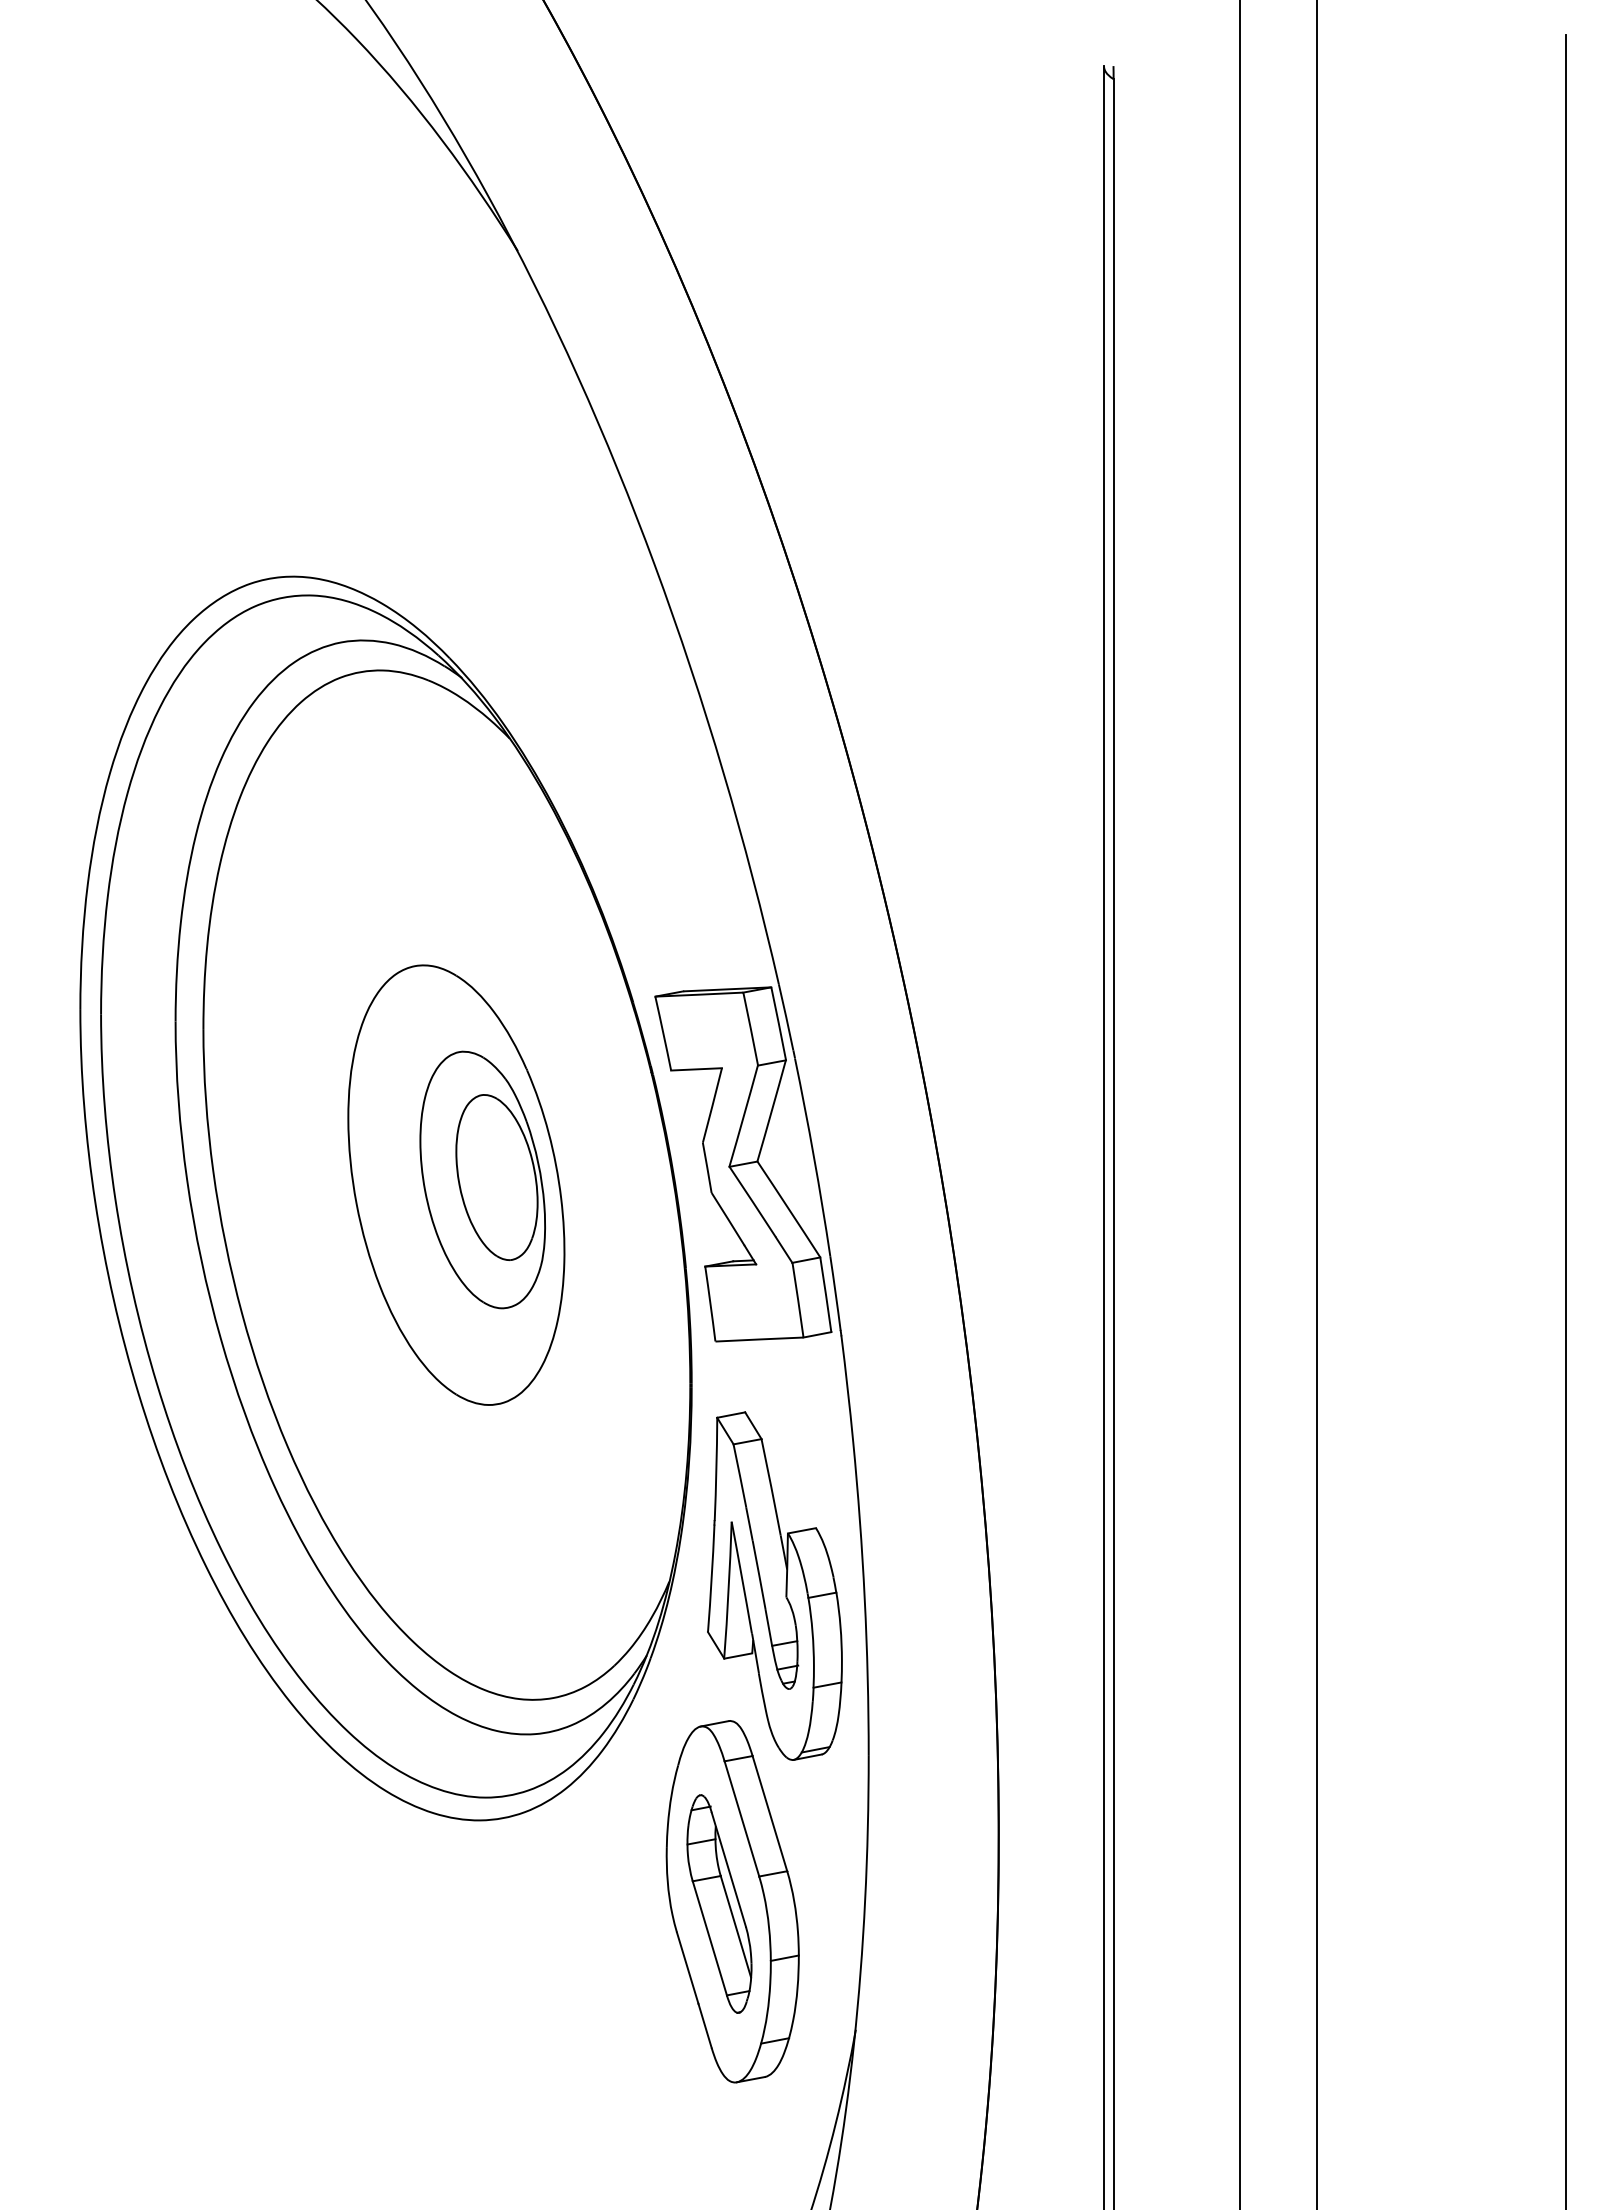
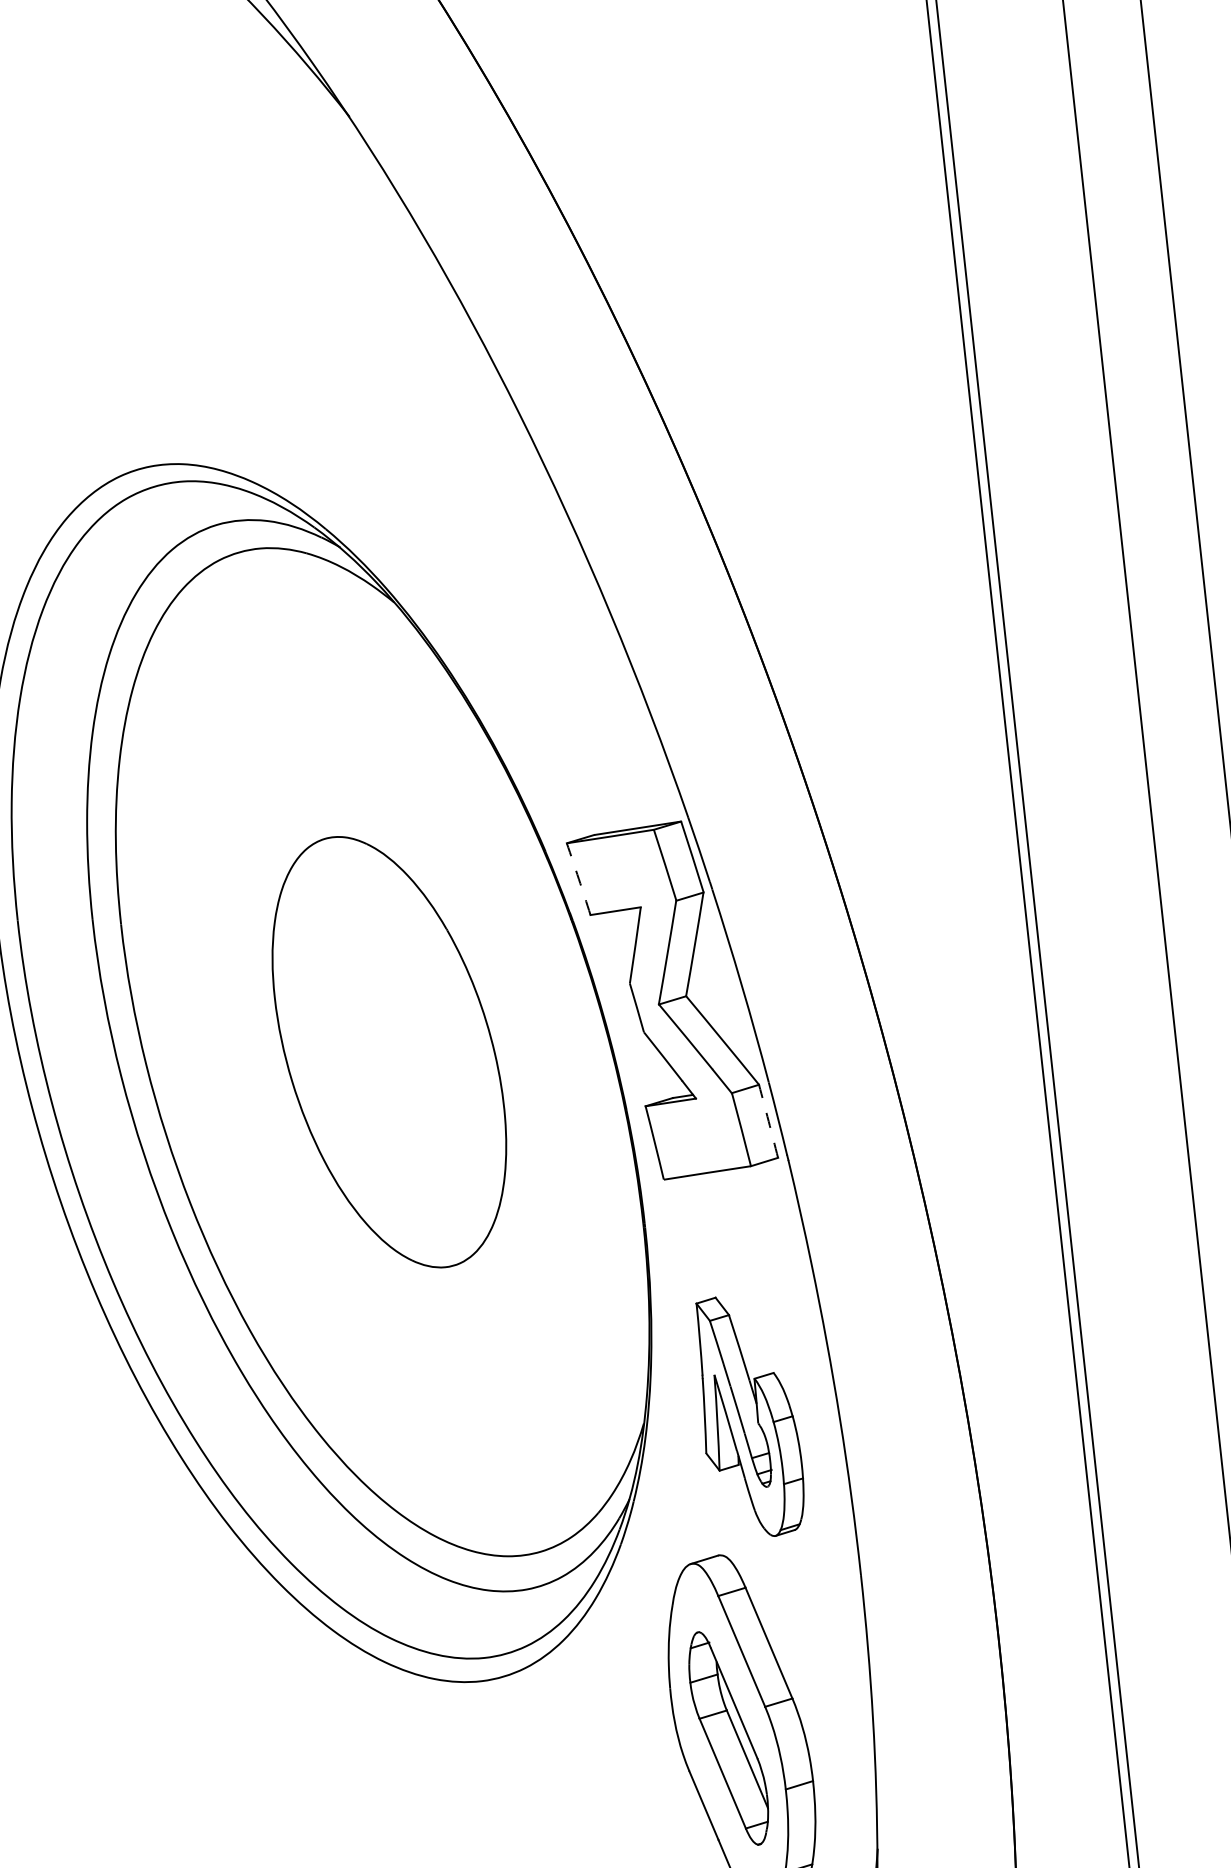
arc: (663, 1033) -> (578, 879), solid -> dashed
part: (482, 1179) -> (414, 1043), removed
arc: (825, 1294) -> (768, 1121), solid -> dashed
part: (774, 1585) -> (748, 1415), size x0.7

